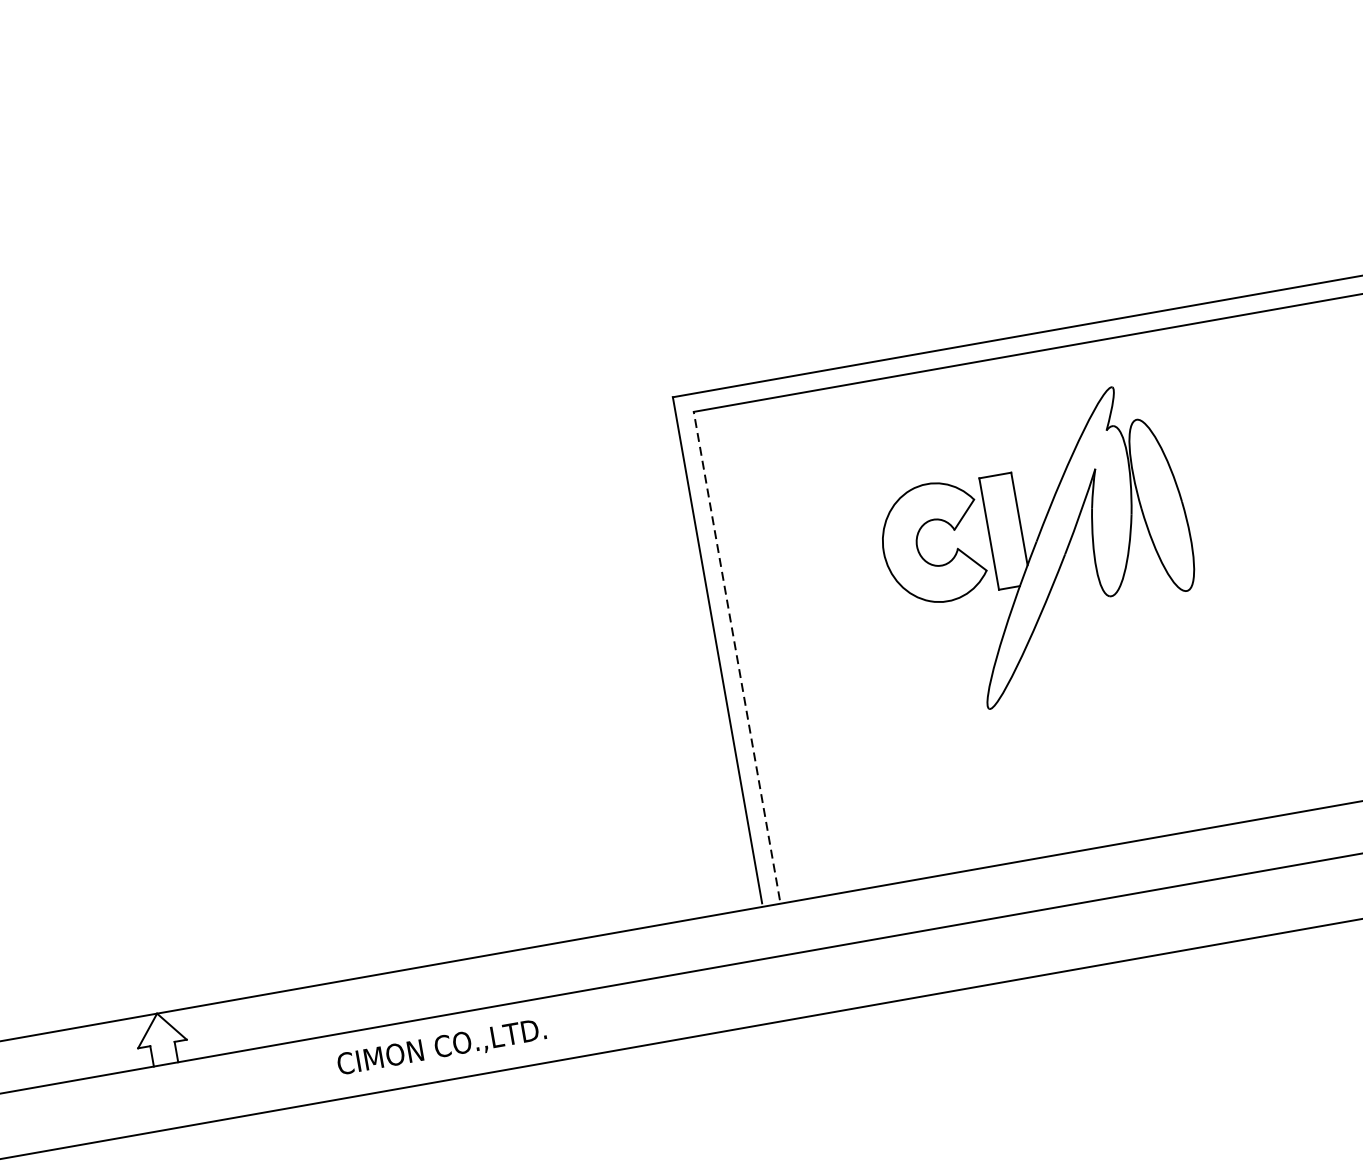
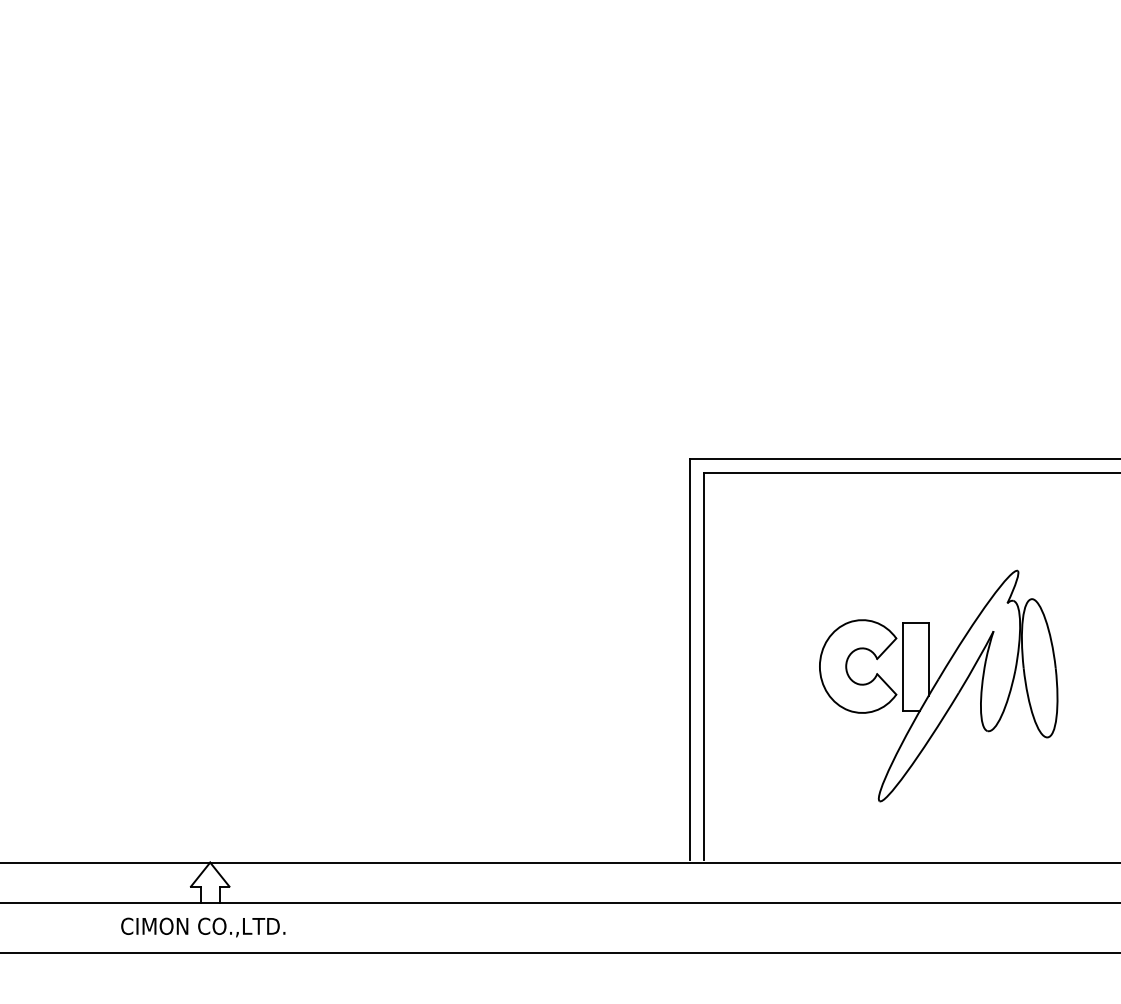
part: (1037, 549) -> (938, 685), moved
line: (736, 654) -> (703, 665), dashed -> solid
text: (442, 1047) -> (203, 927), moved

